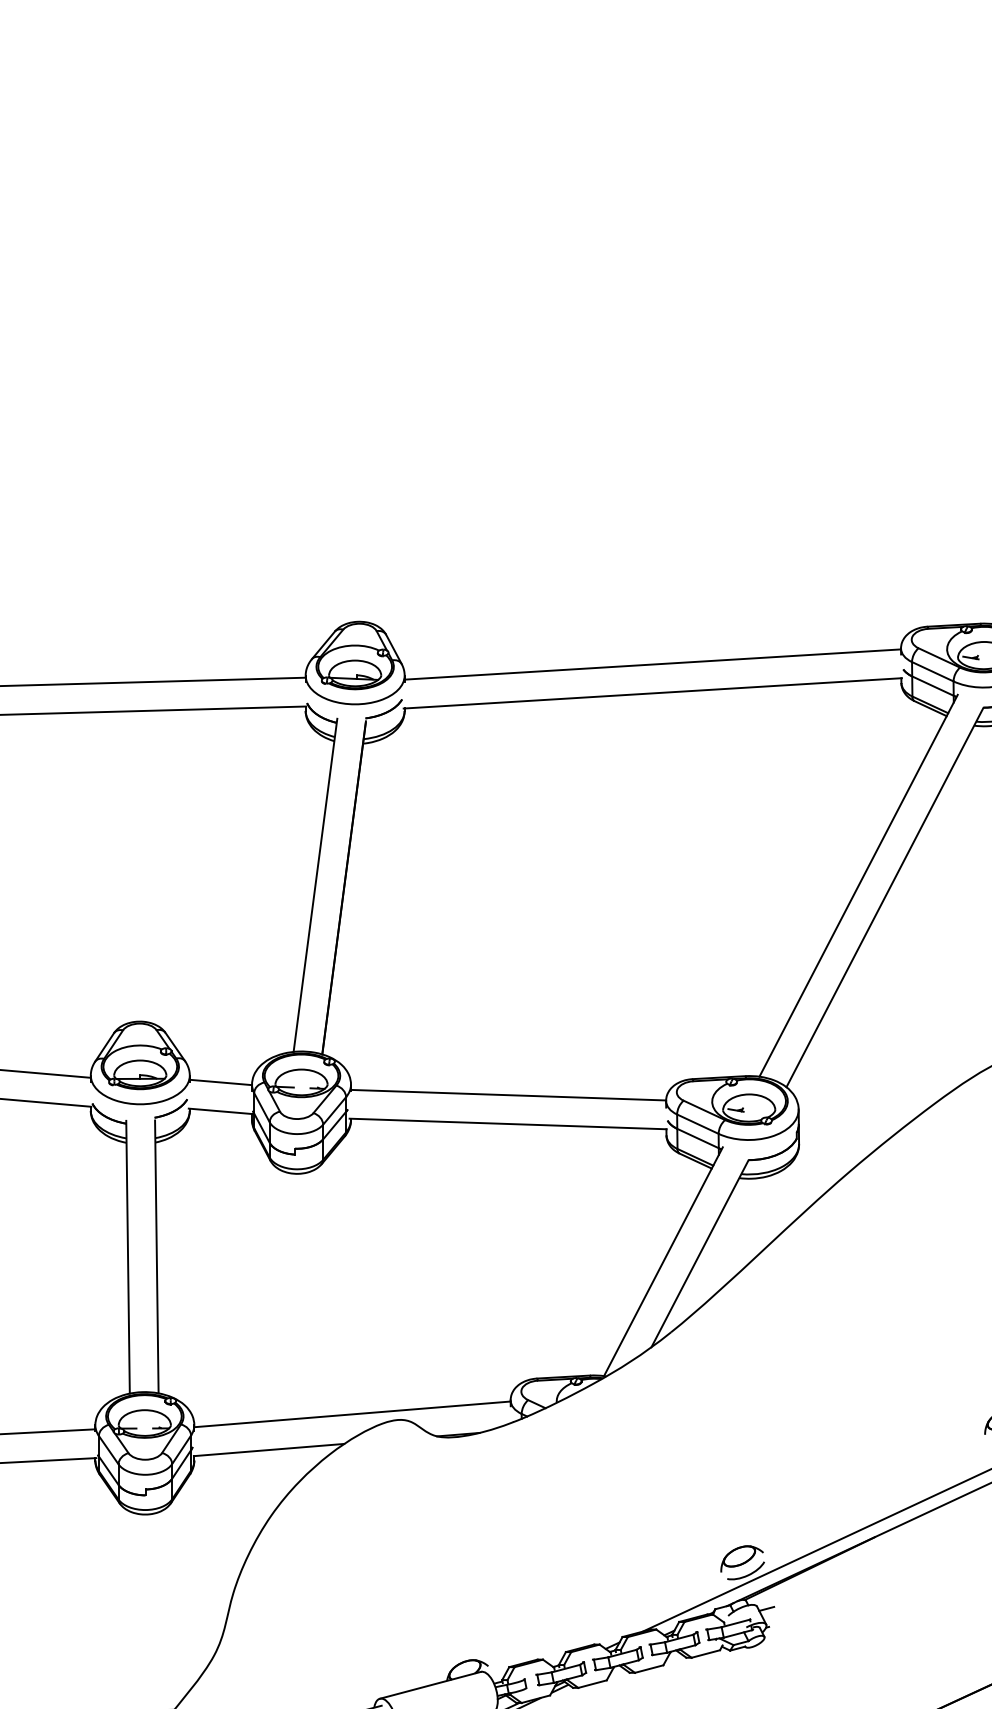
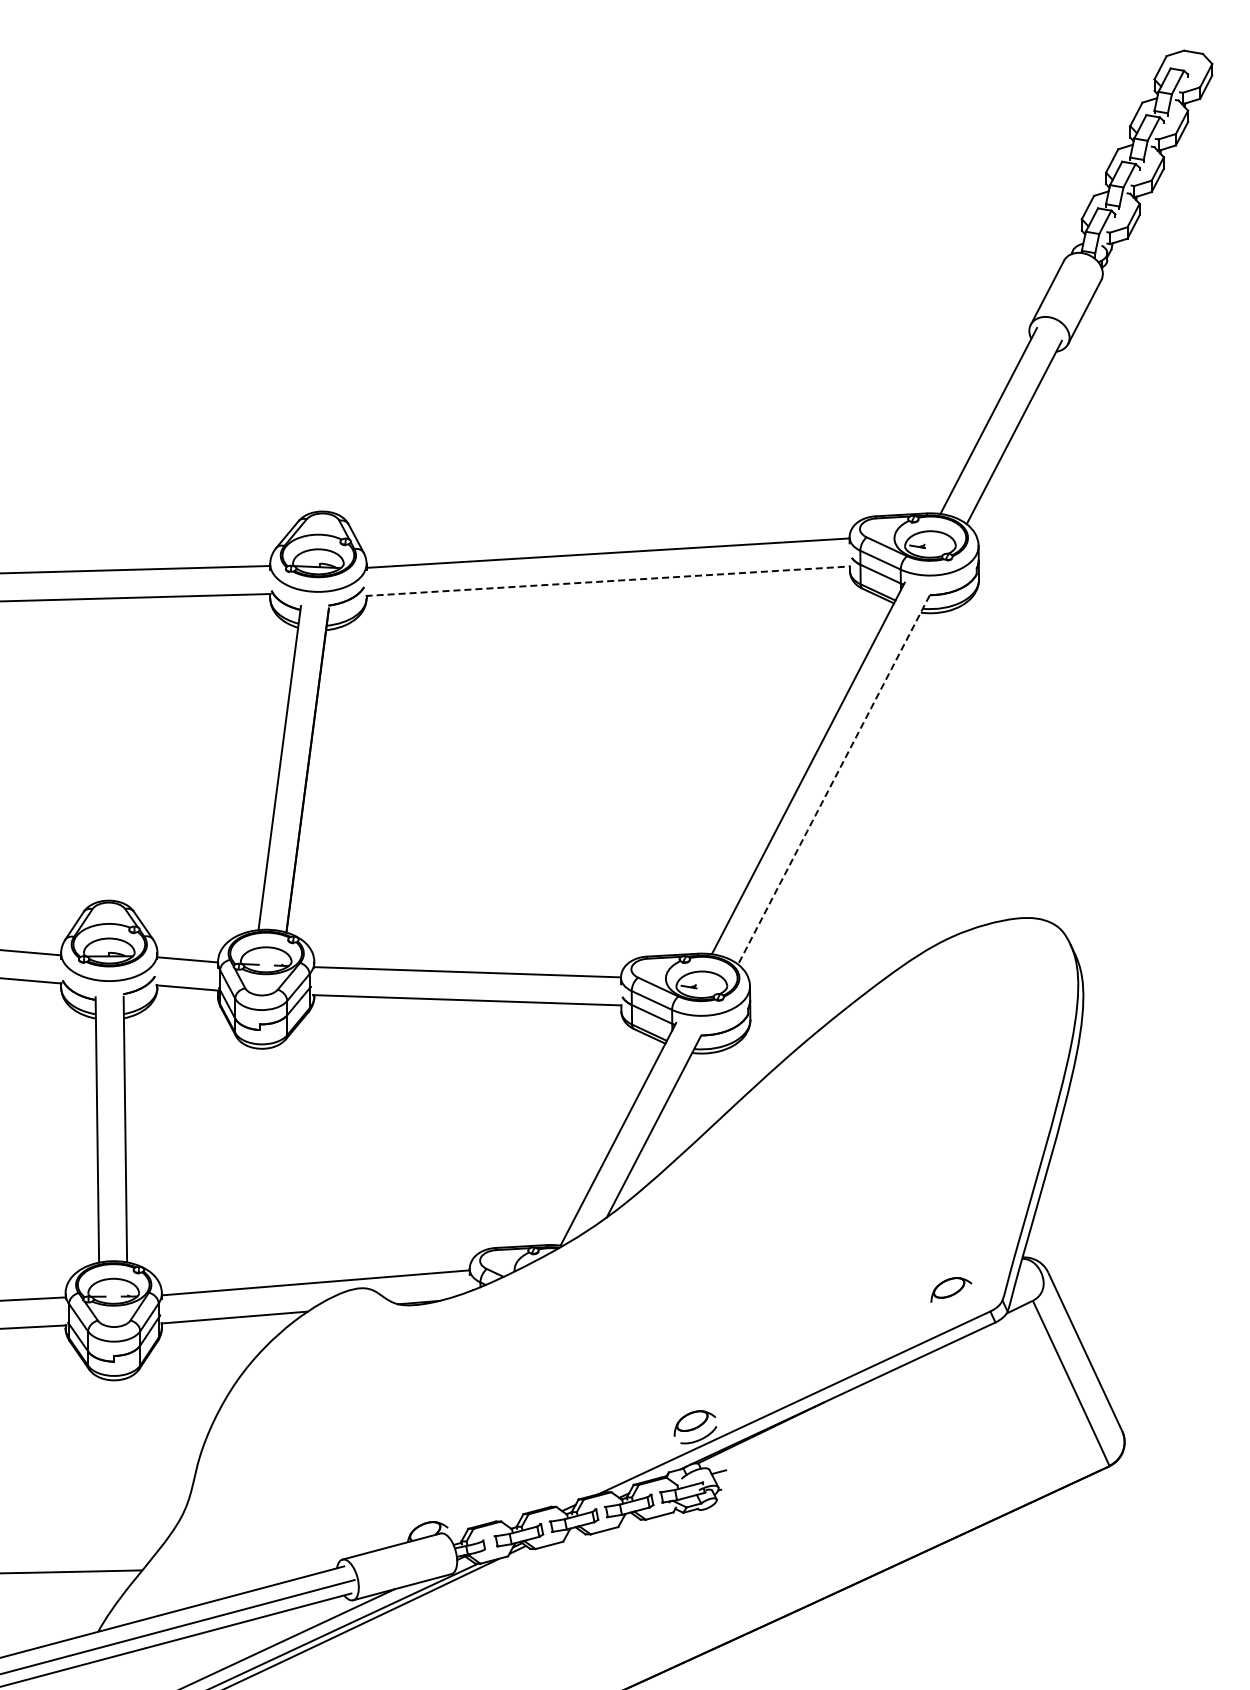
line: (653, 693) -> (608, 581), solid -> dashed
line: (884, 897) -> (833, 779), solid -> dashed

